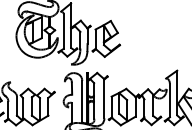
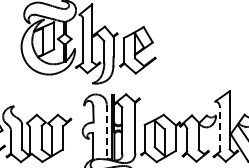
line: (170, 100) -> (220, 129), solid -> dashed
line: (82, 101) -> (106, 131), solid -> dashed

